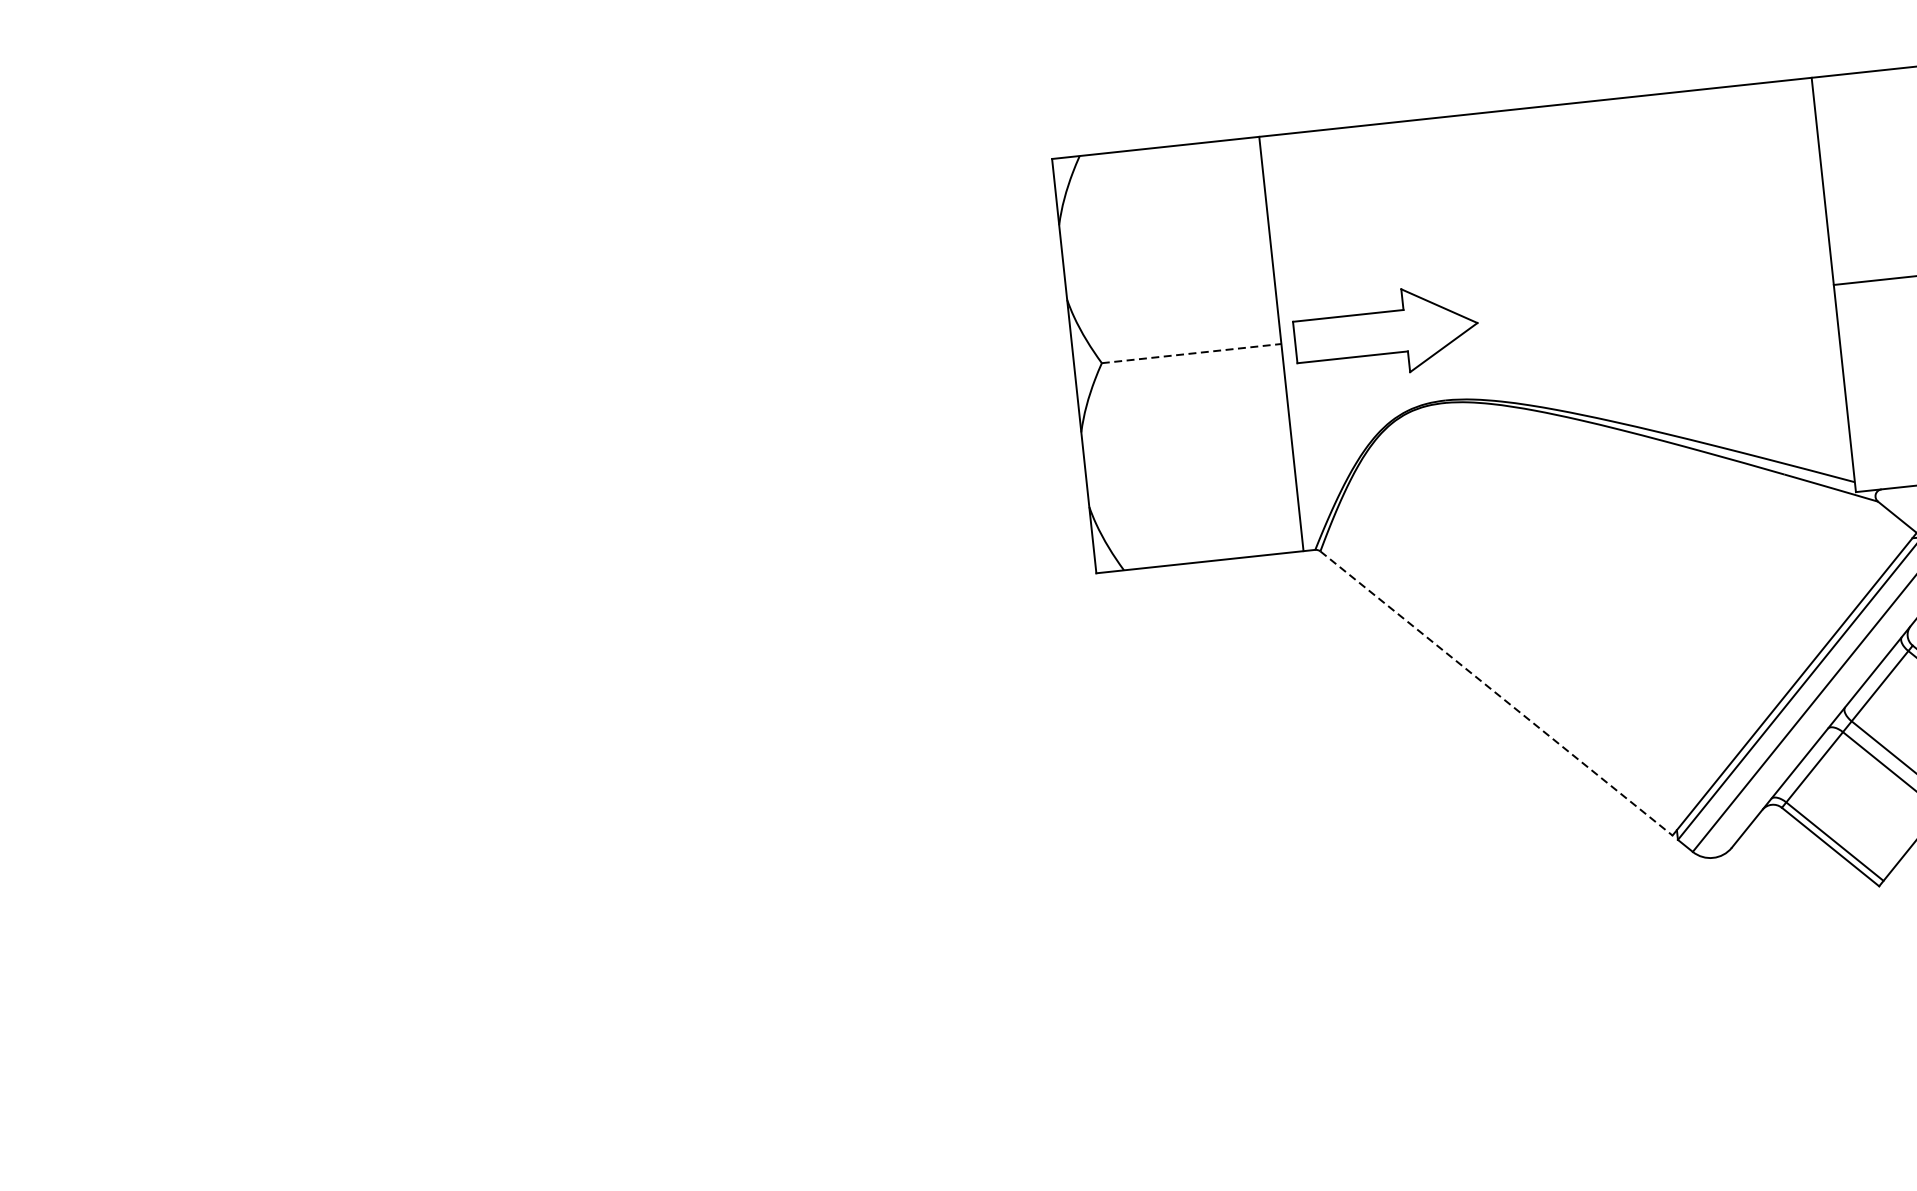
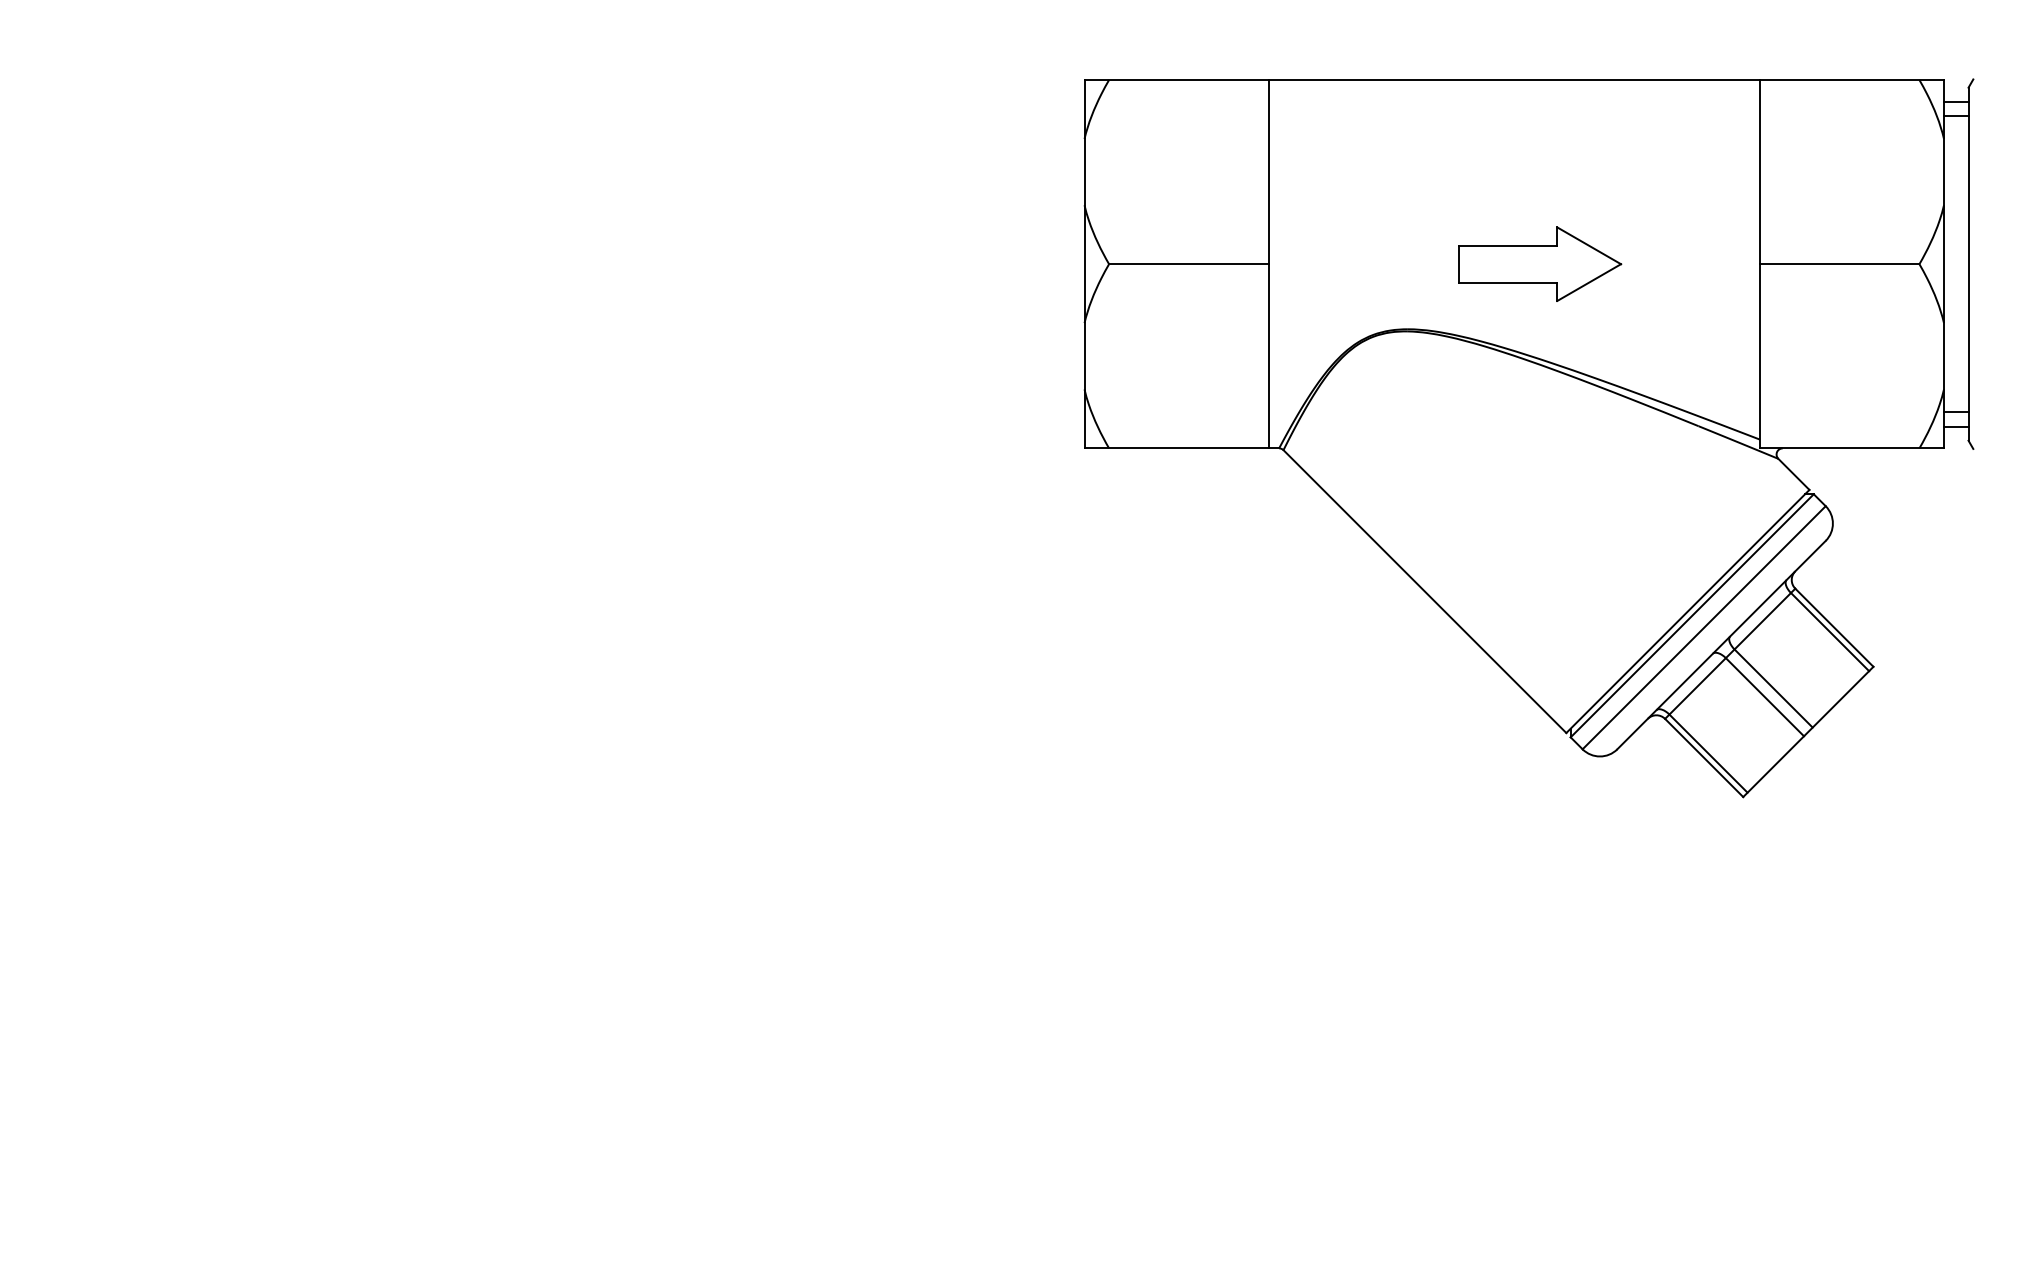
part: (1386, 331) -> (1540, 263), moved
line: (1191, 353) -> (1188, 264), dashed -> solid
line: (1497, 693) -> (1425, 591), dashed -> solid

